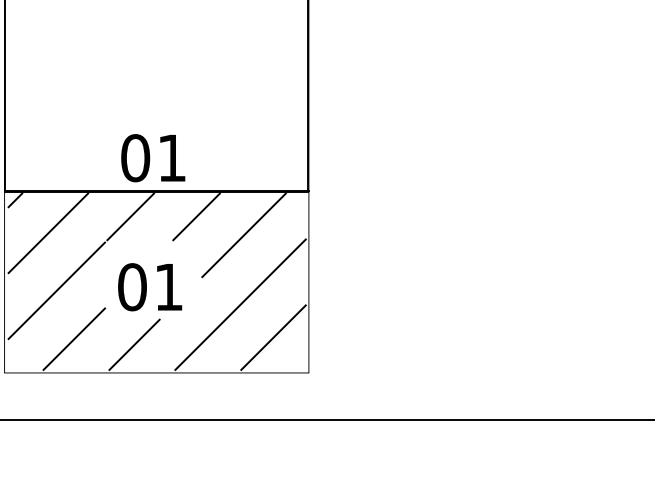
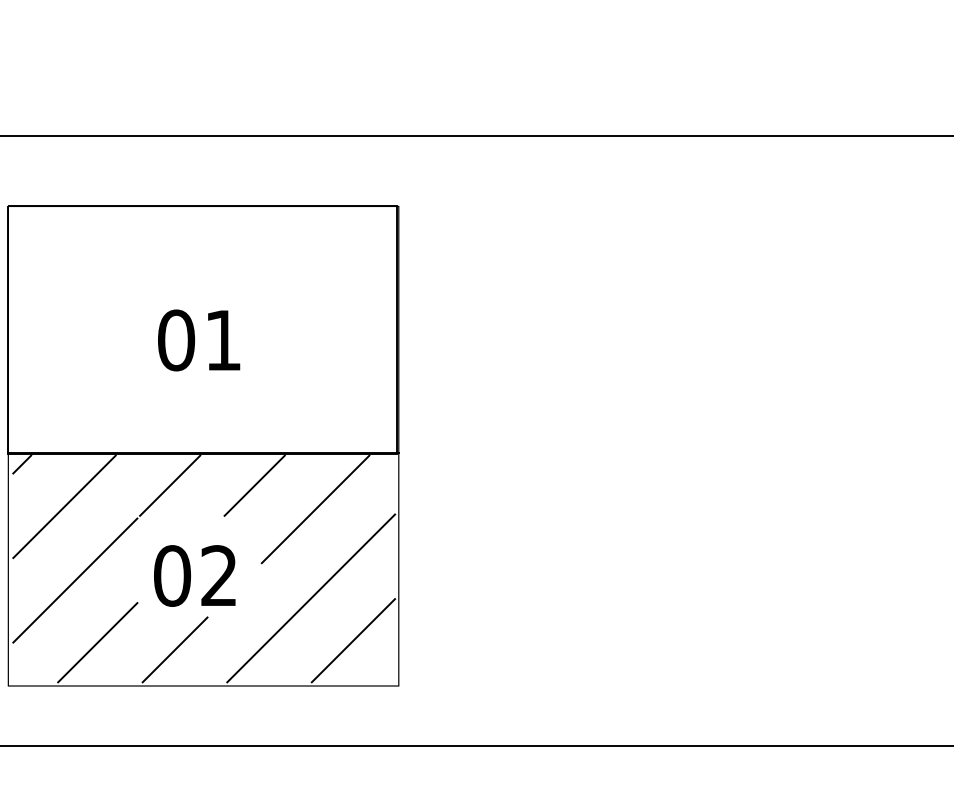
text: (153, 158) -> (199, 340), moved
text: (168, 286) -> (218, 575), 01 -> 02

